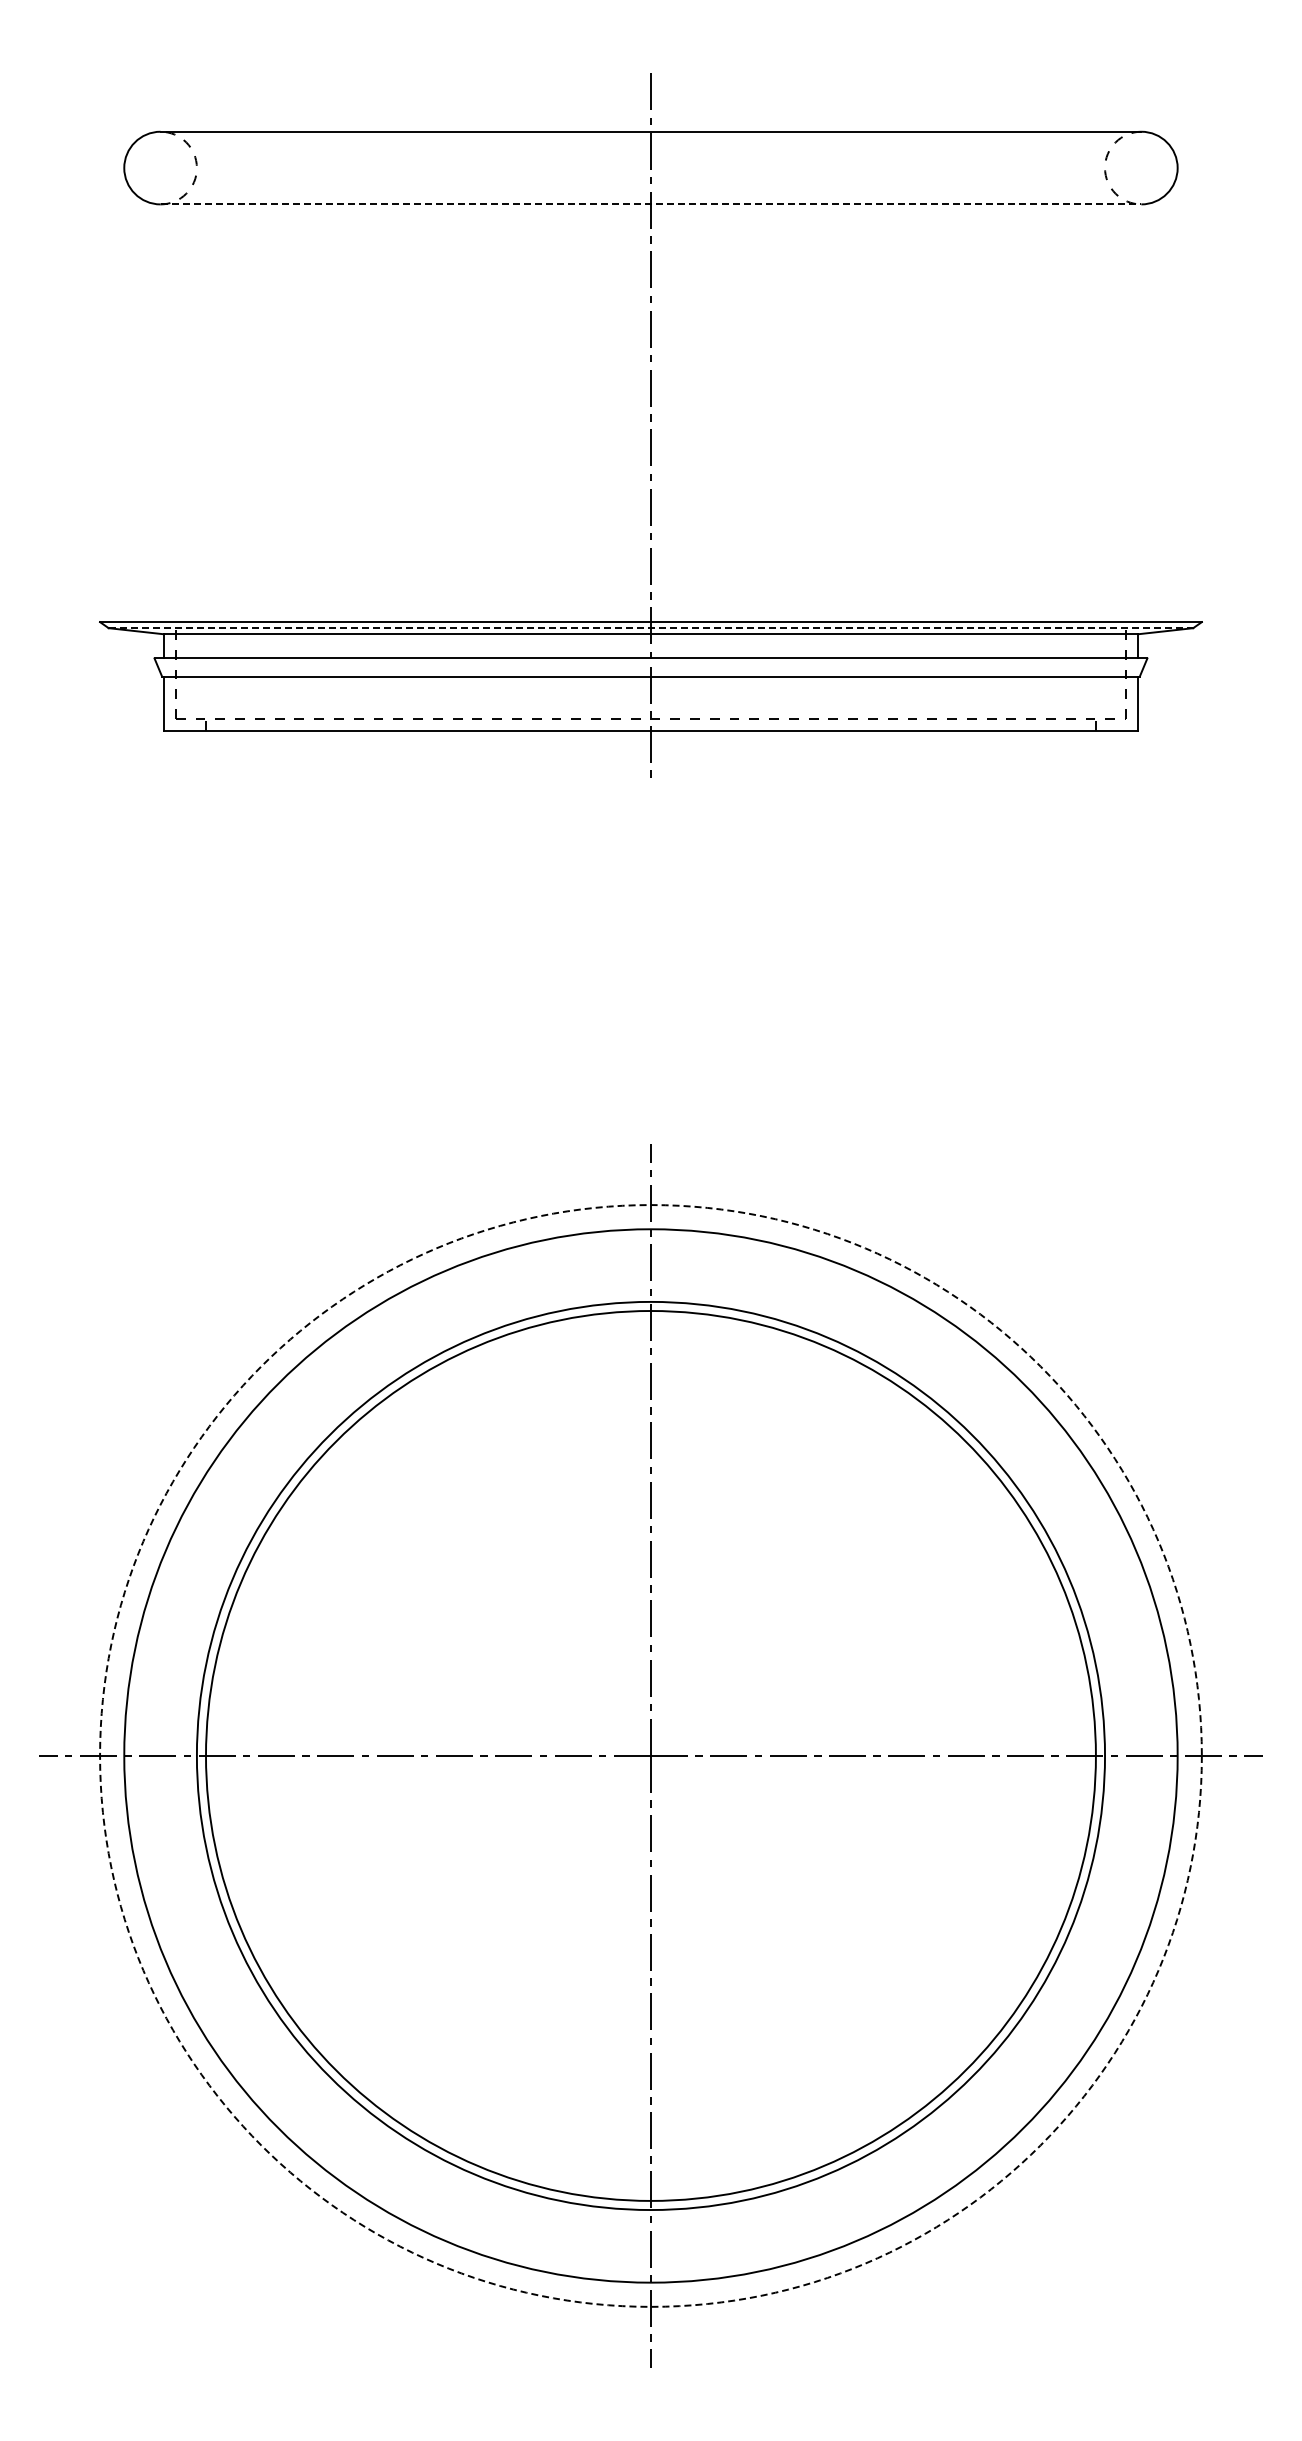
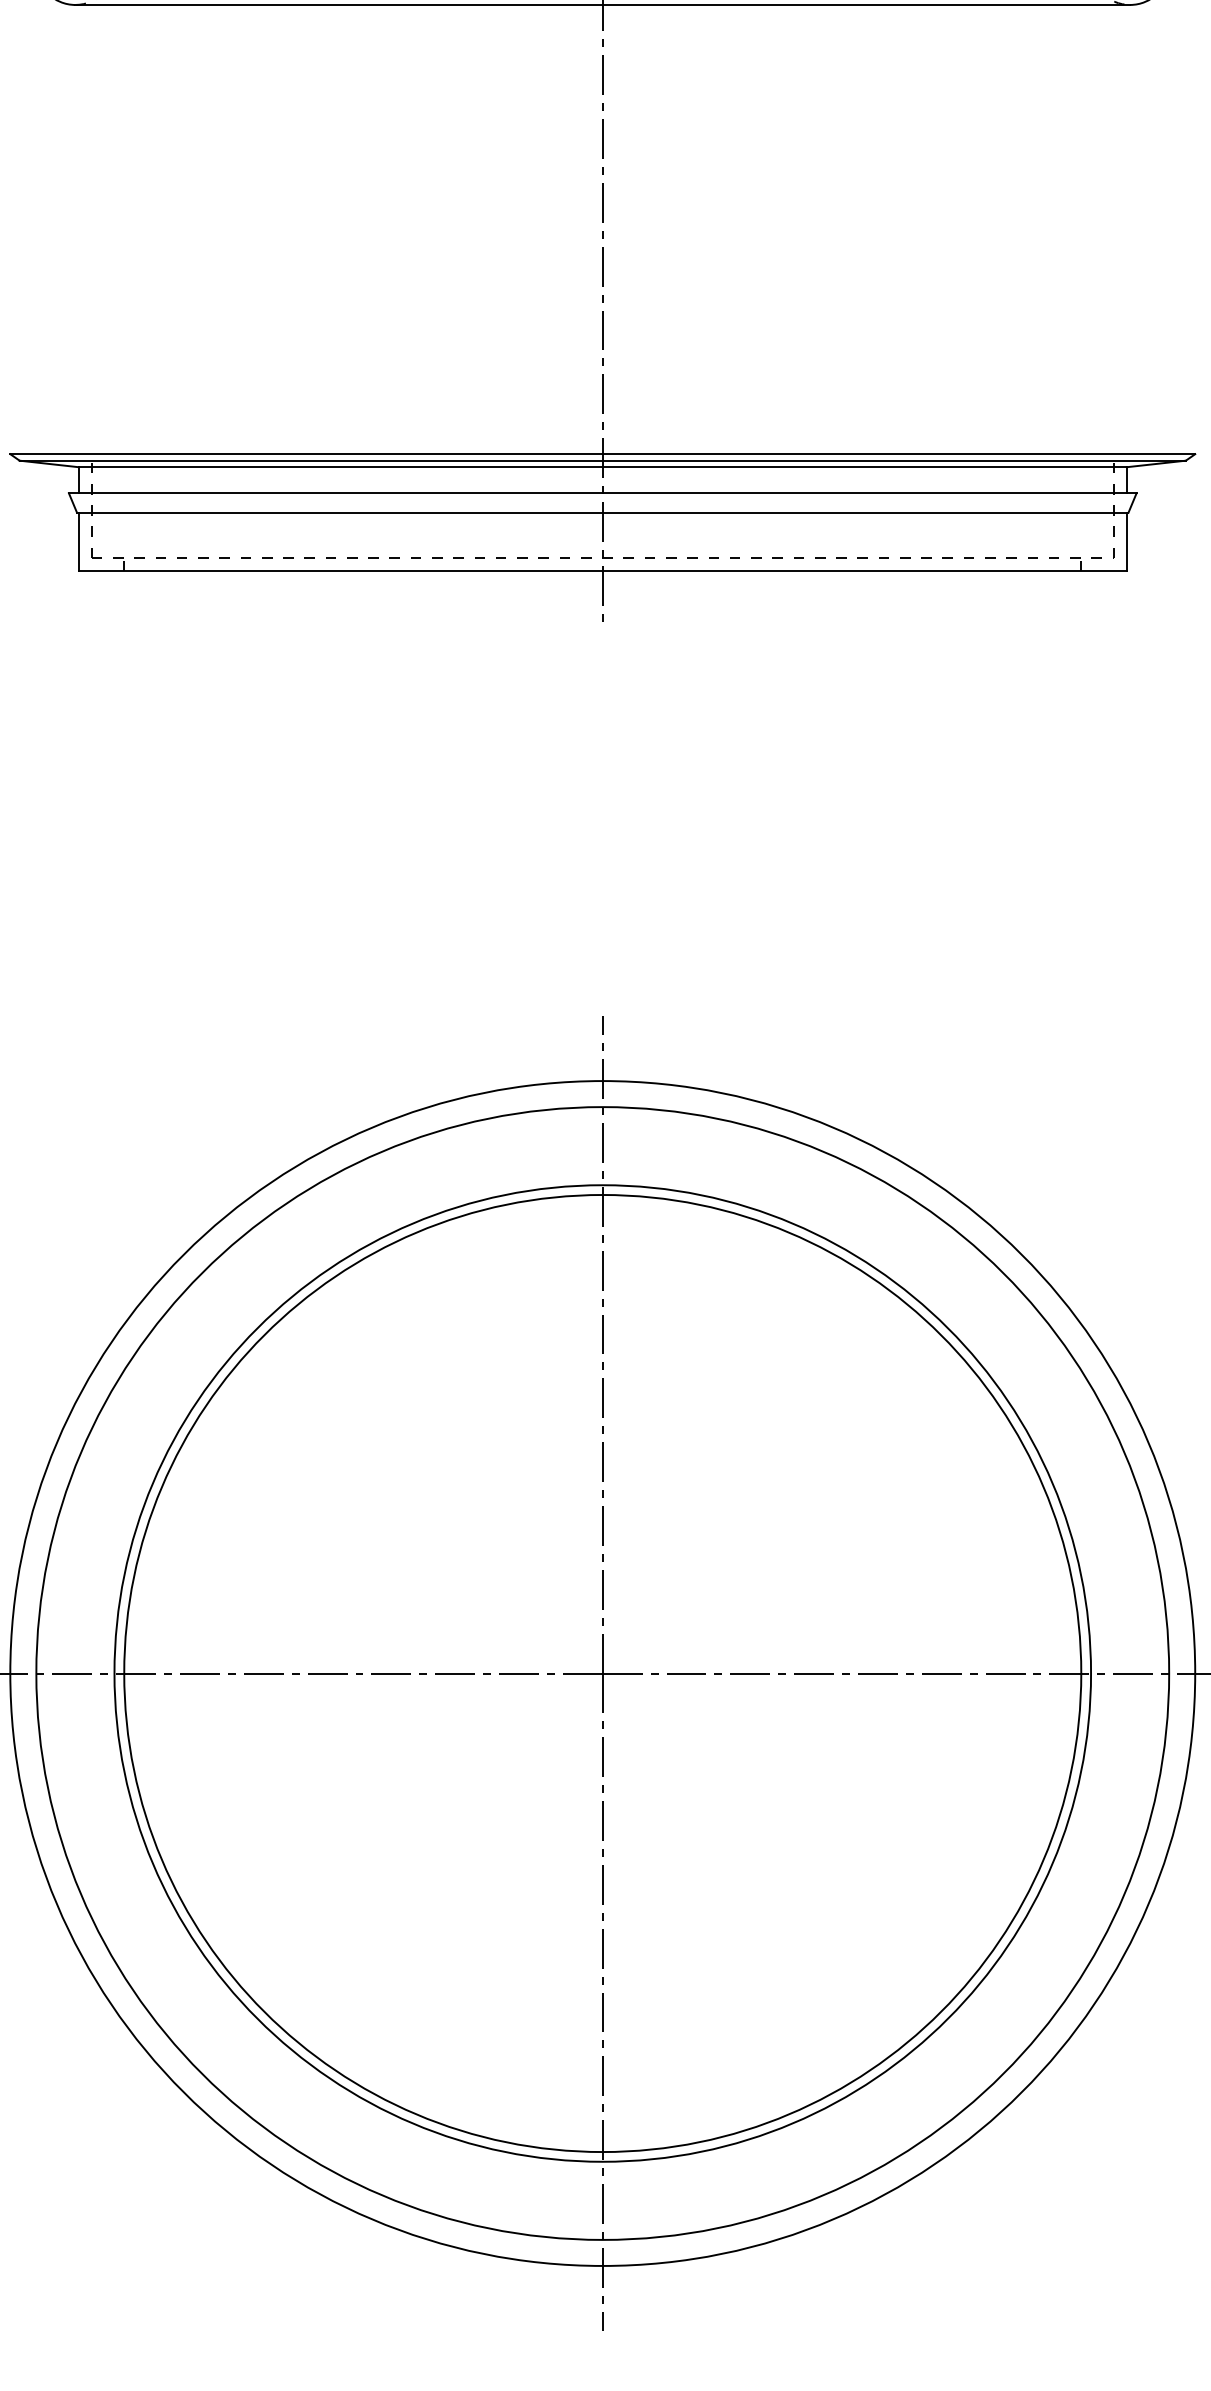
line: (651, 204) -> (603, 5), dashed -> solid
line: (651, 628) -> (603, 461), dashed -> solid
circle: (650, 1755) -> (602, 1673), dashed -> solid

